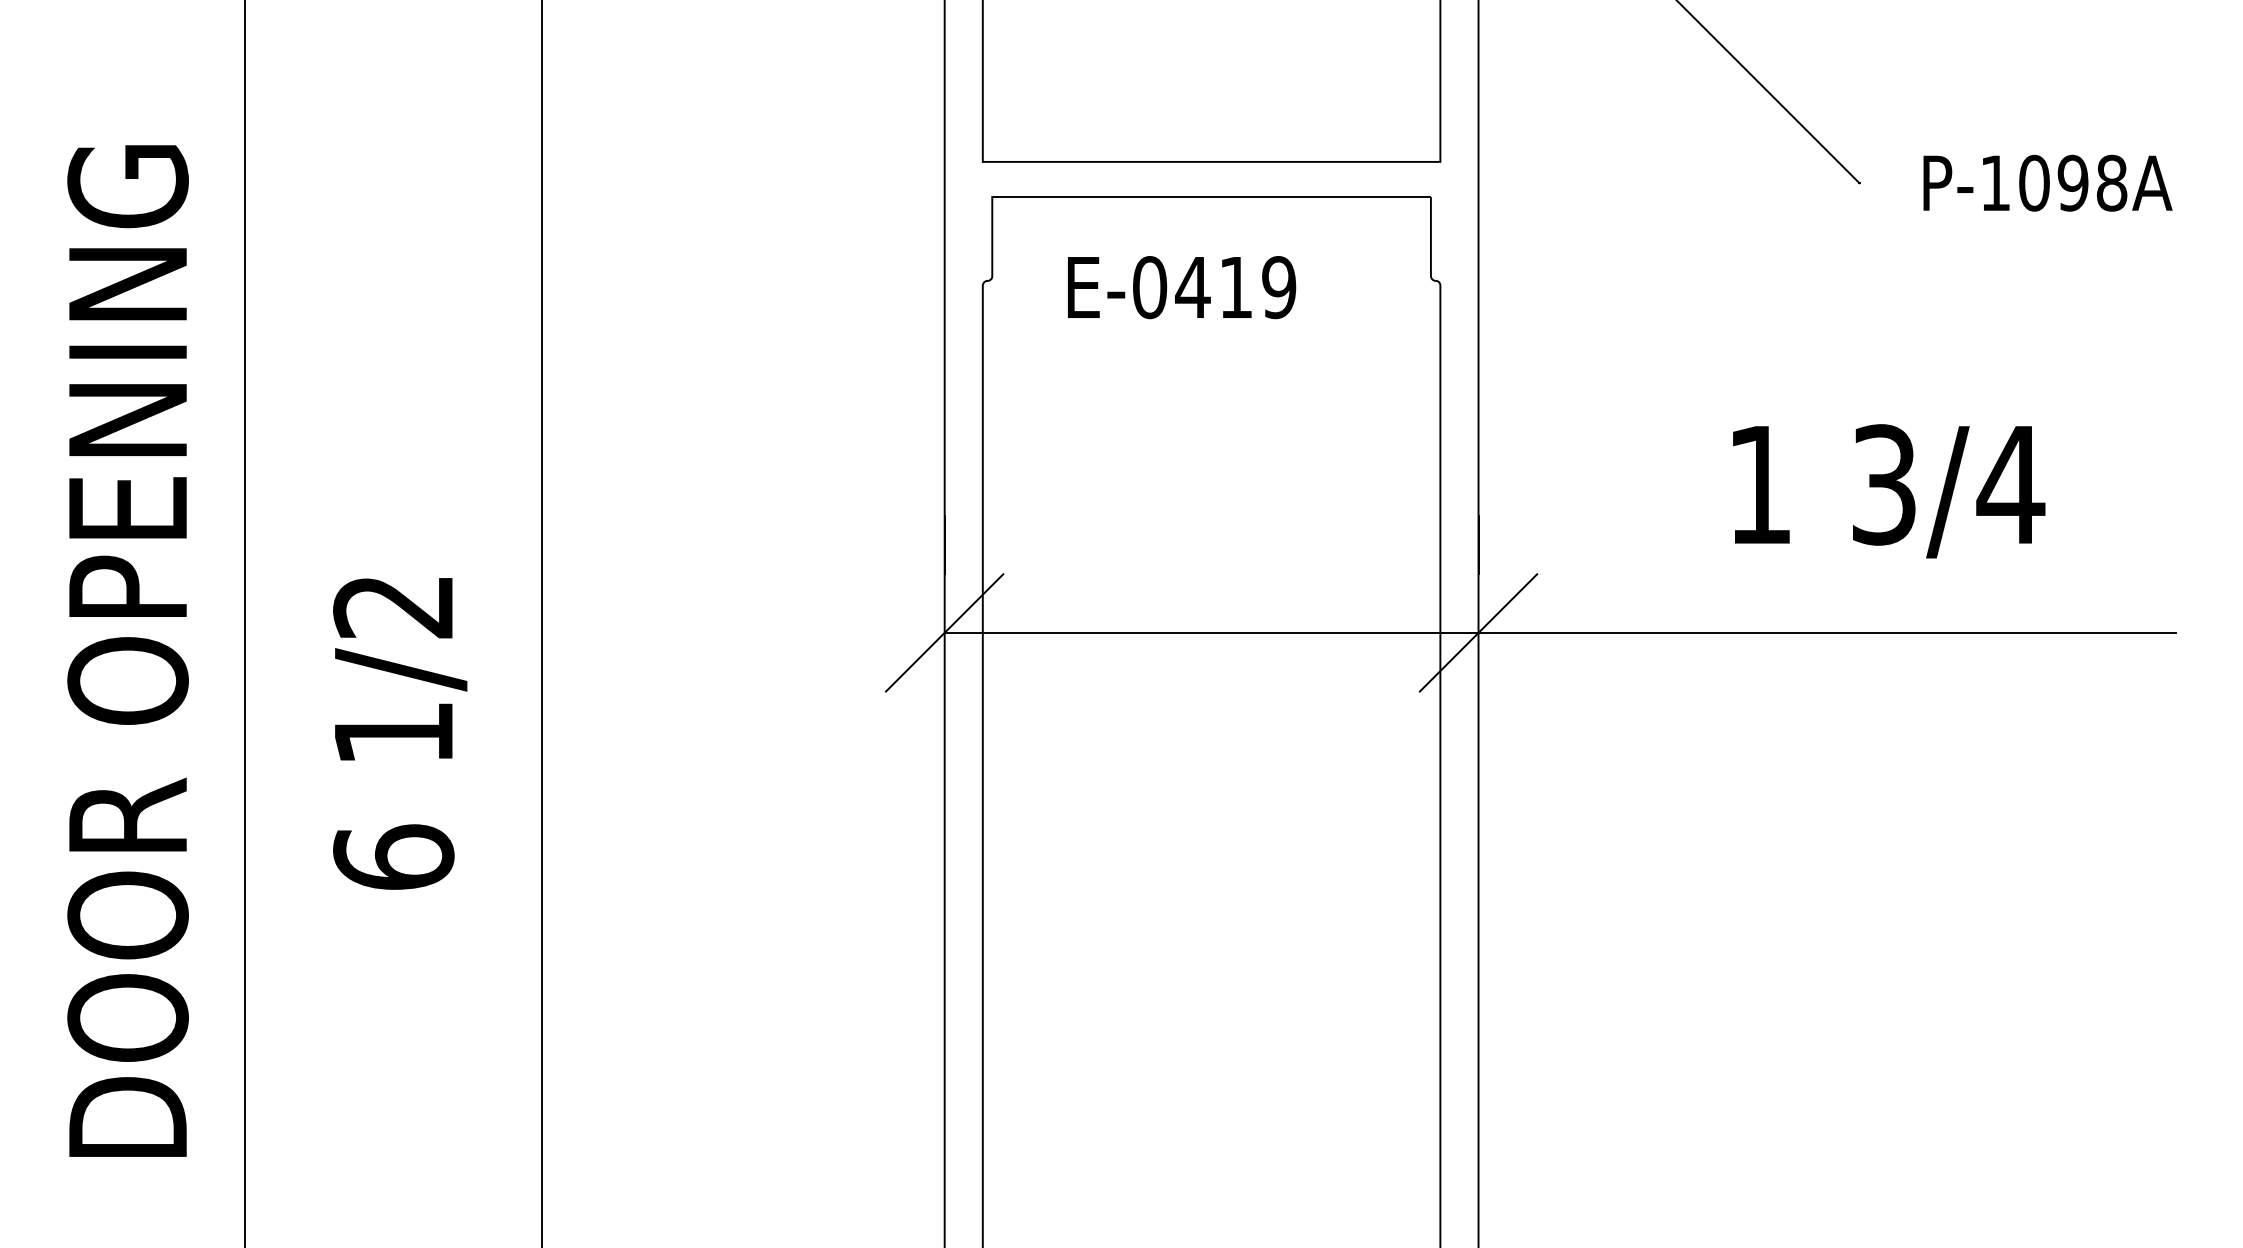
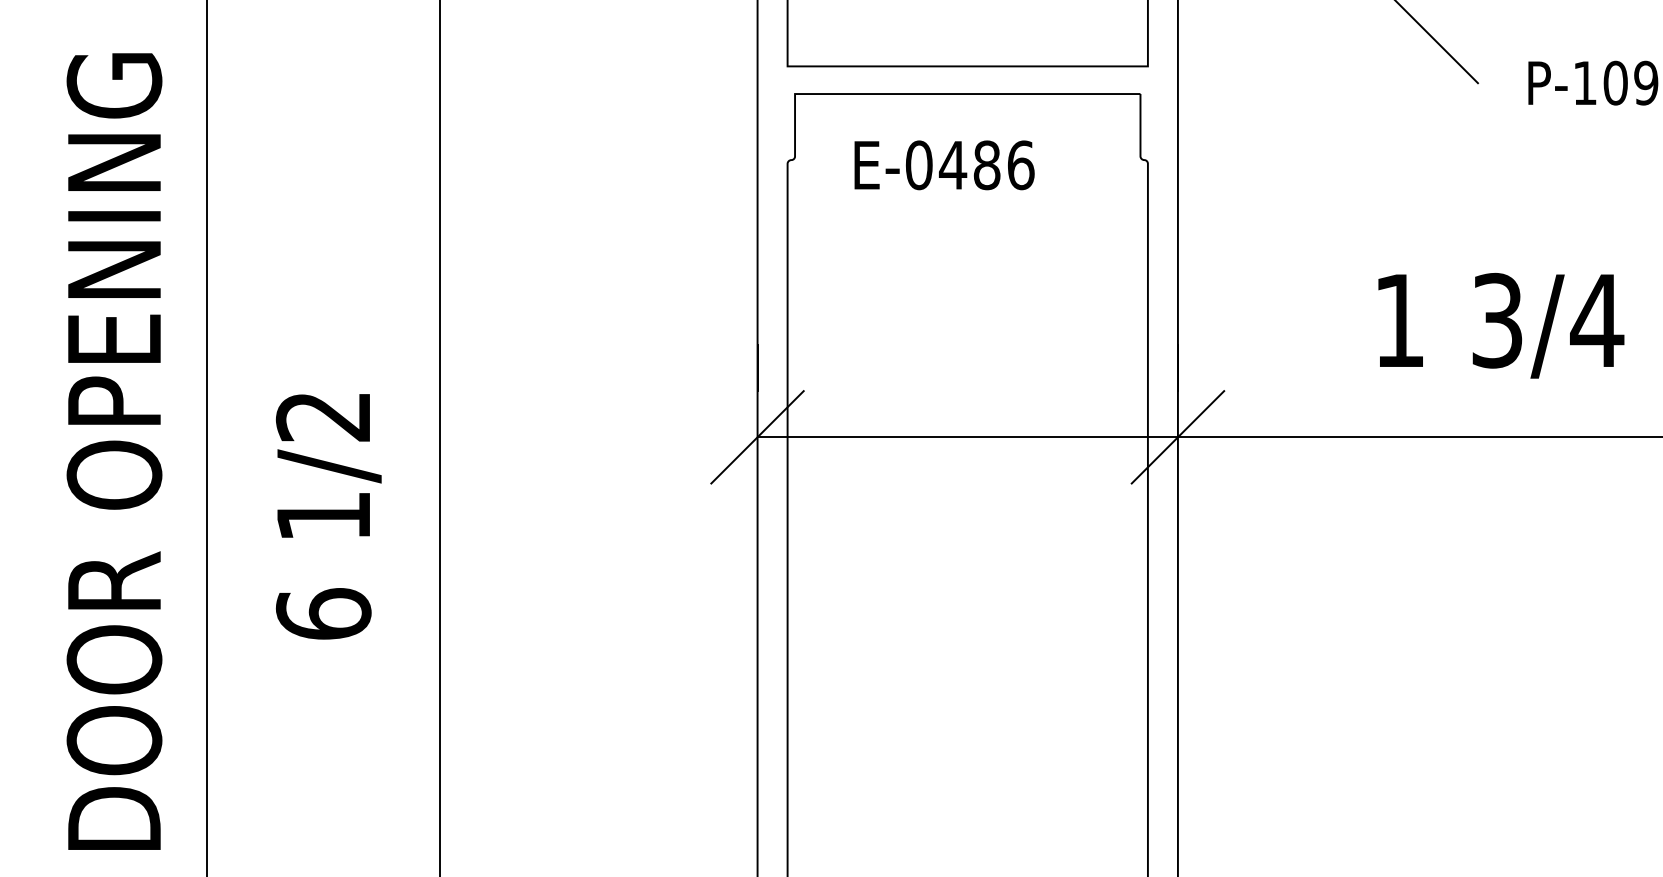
text: (1257, 287) -> (1003, 165), E-0419 -> E-0486

